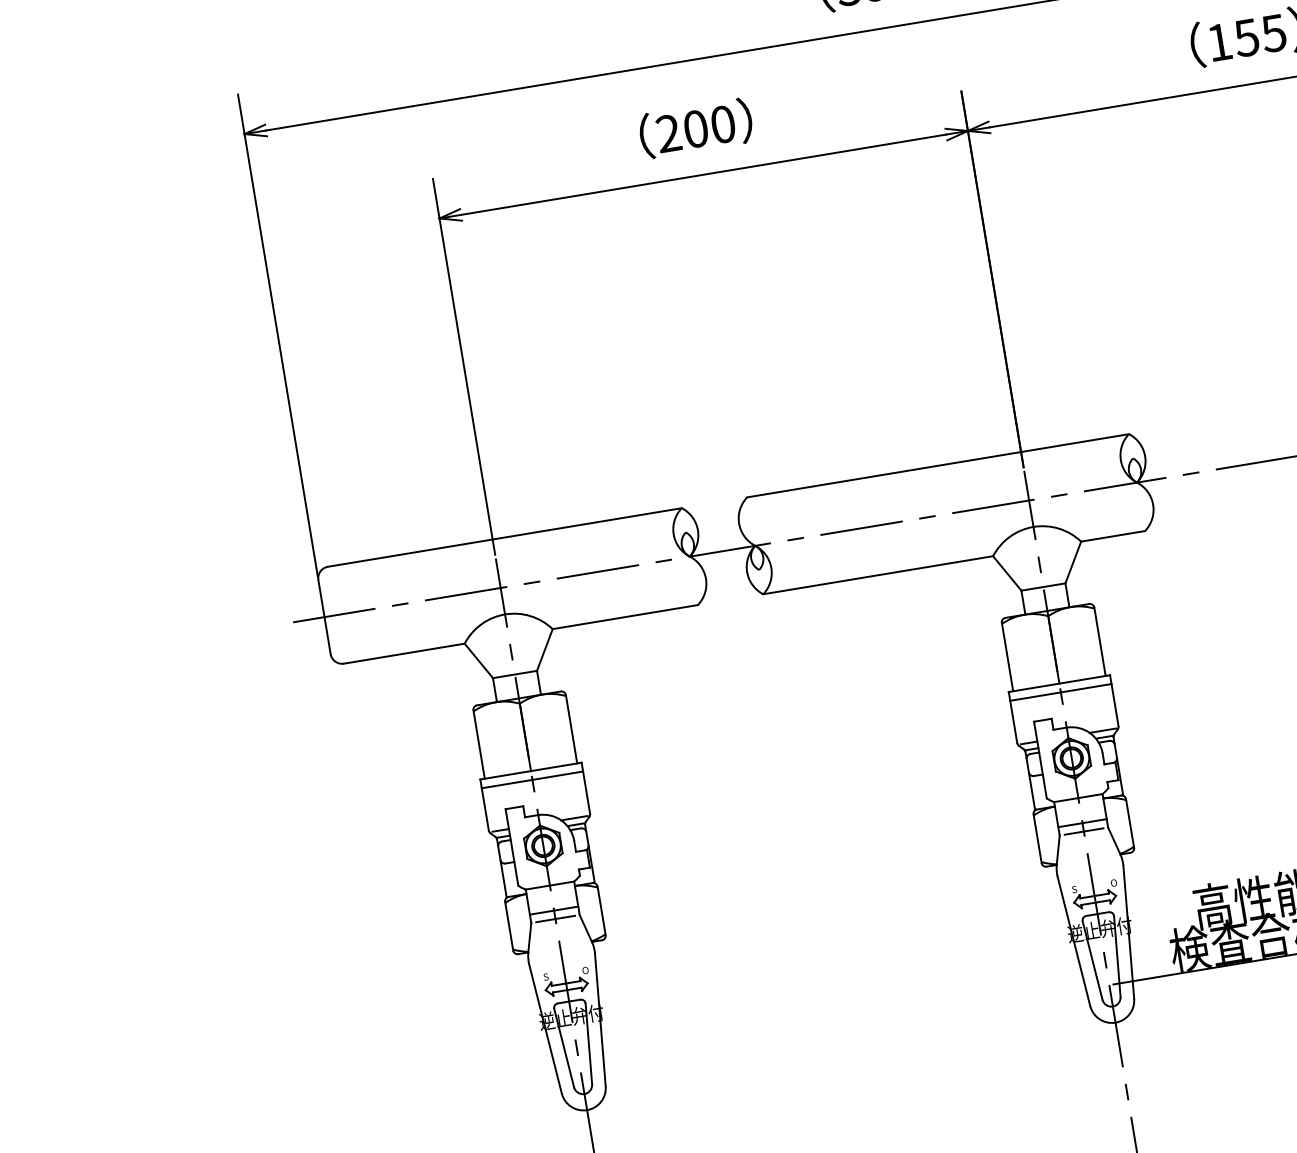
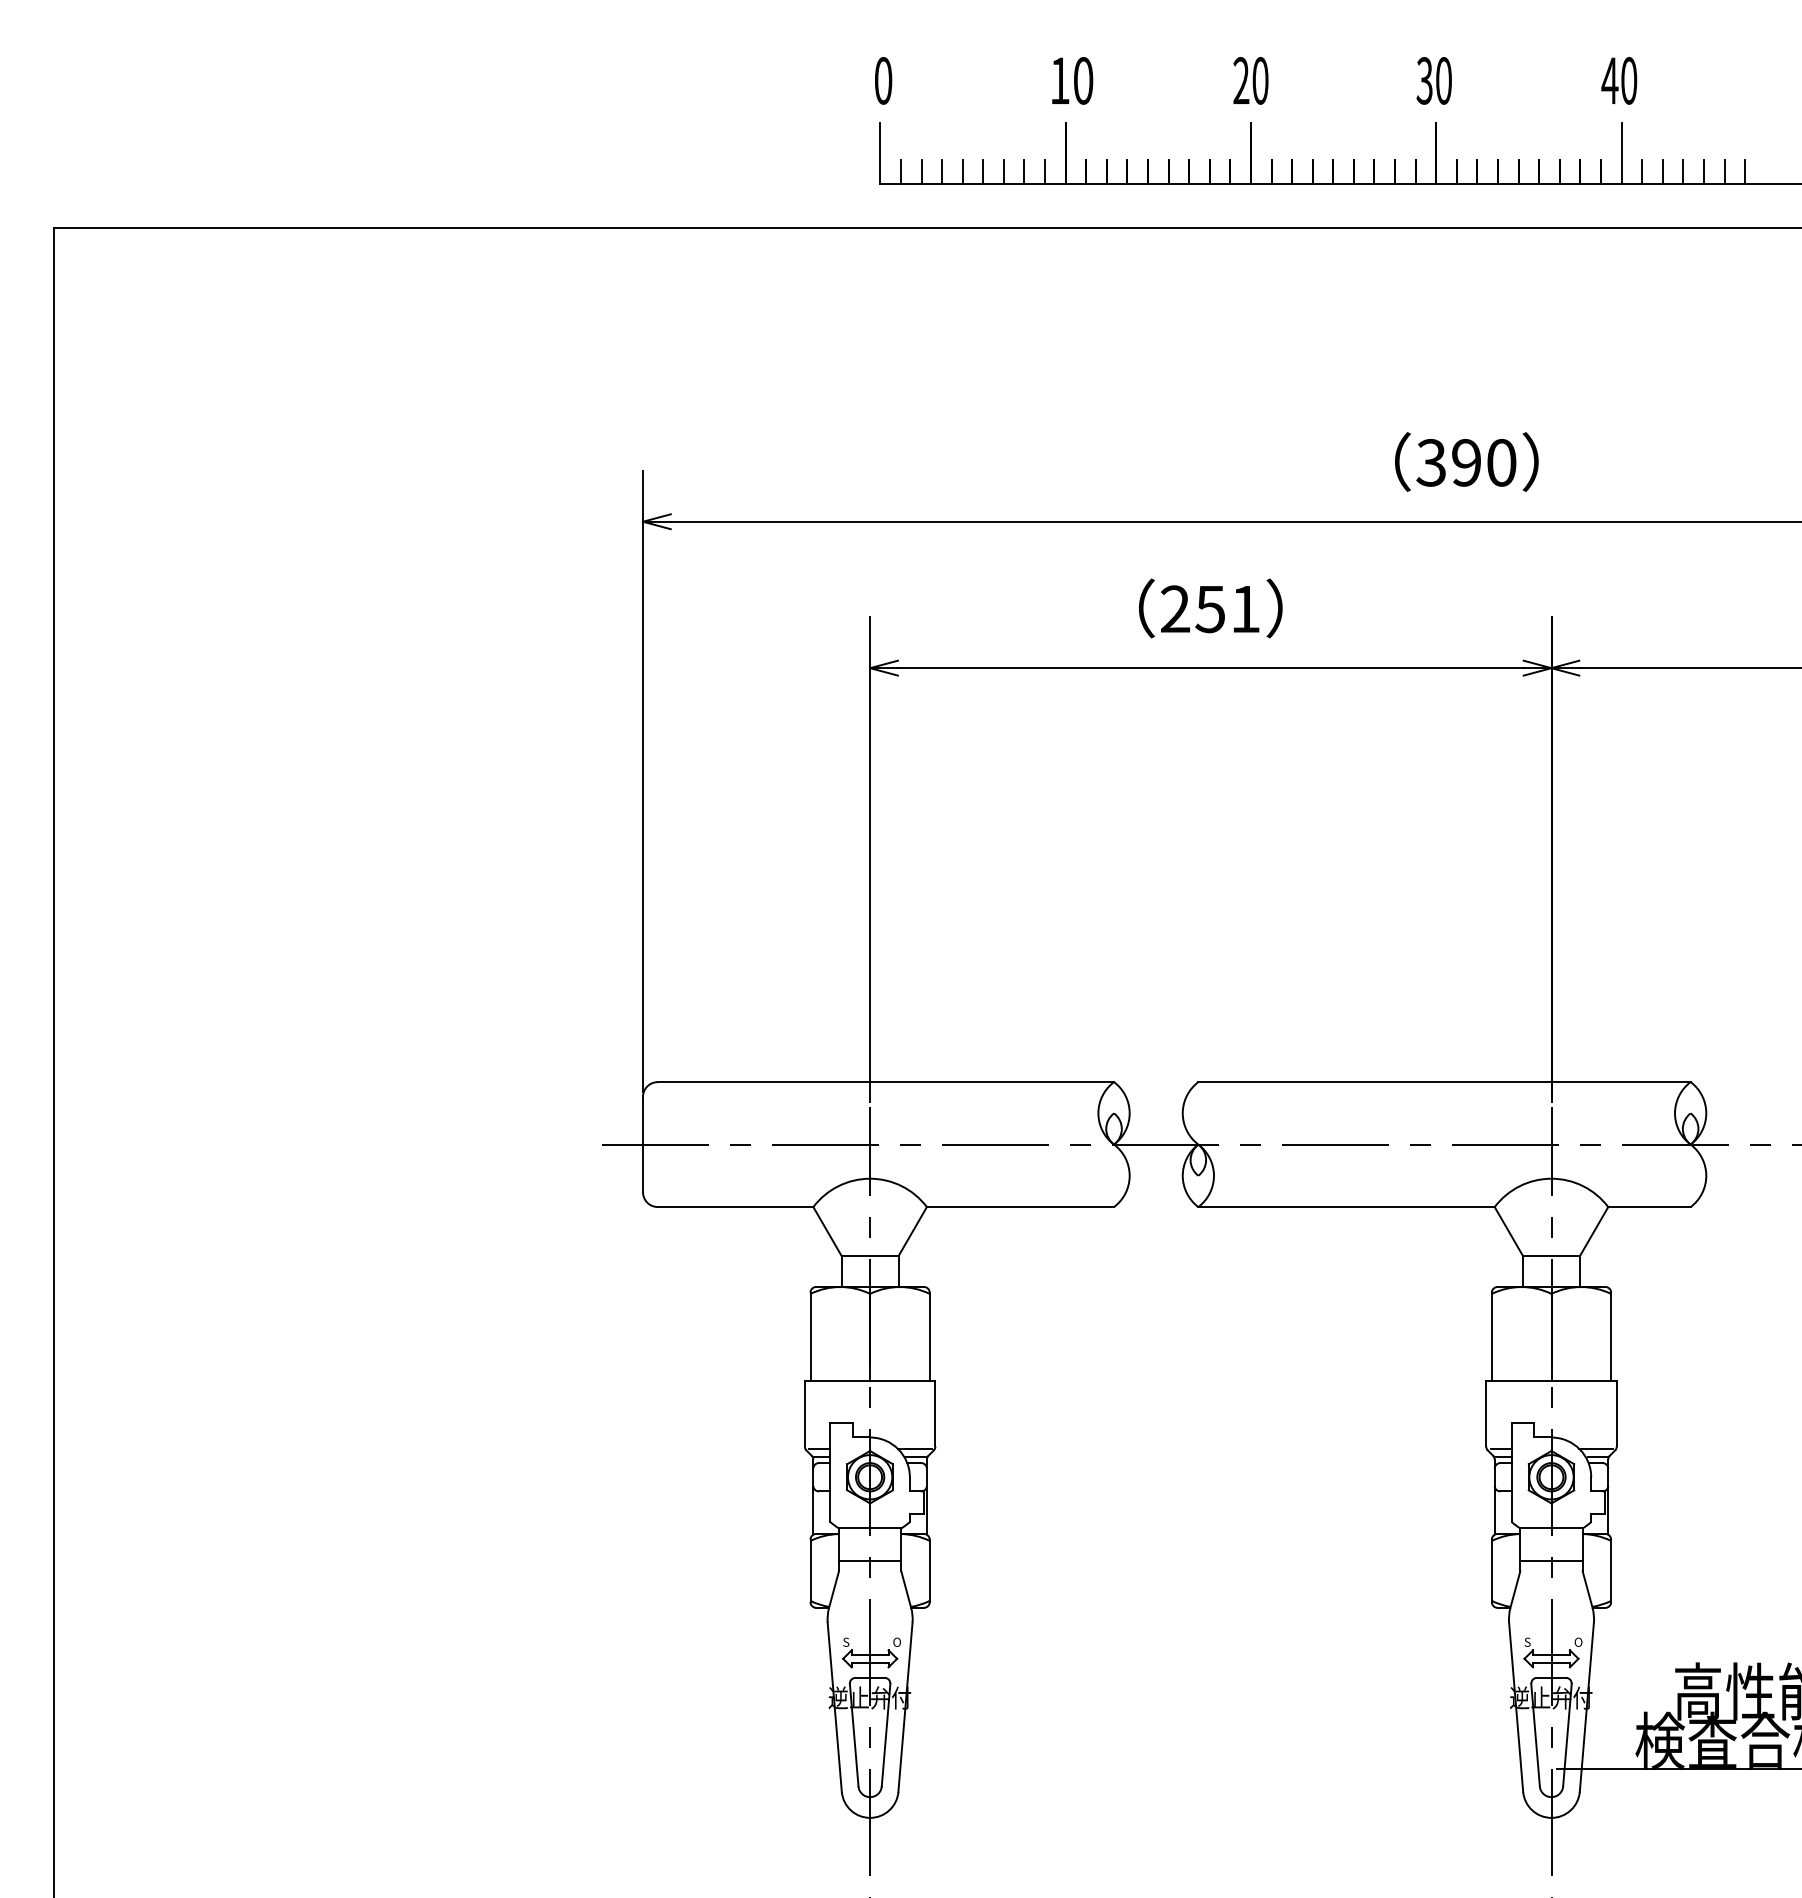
text: (709, 127) -> (1227, 609), 200 -> 251
line: (1060, 692) -> (1551, 1392), removed
line: (532, 780) -> (869, 1392), removed
line: (1083, 831) -> (1551, 1571), removed
line: (555, 919) -> (870, 1571), removed

